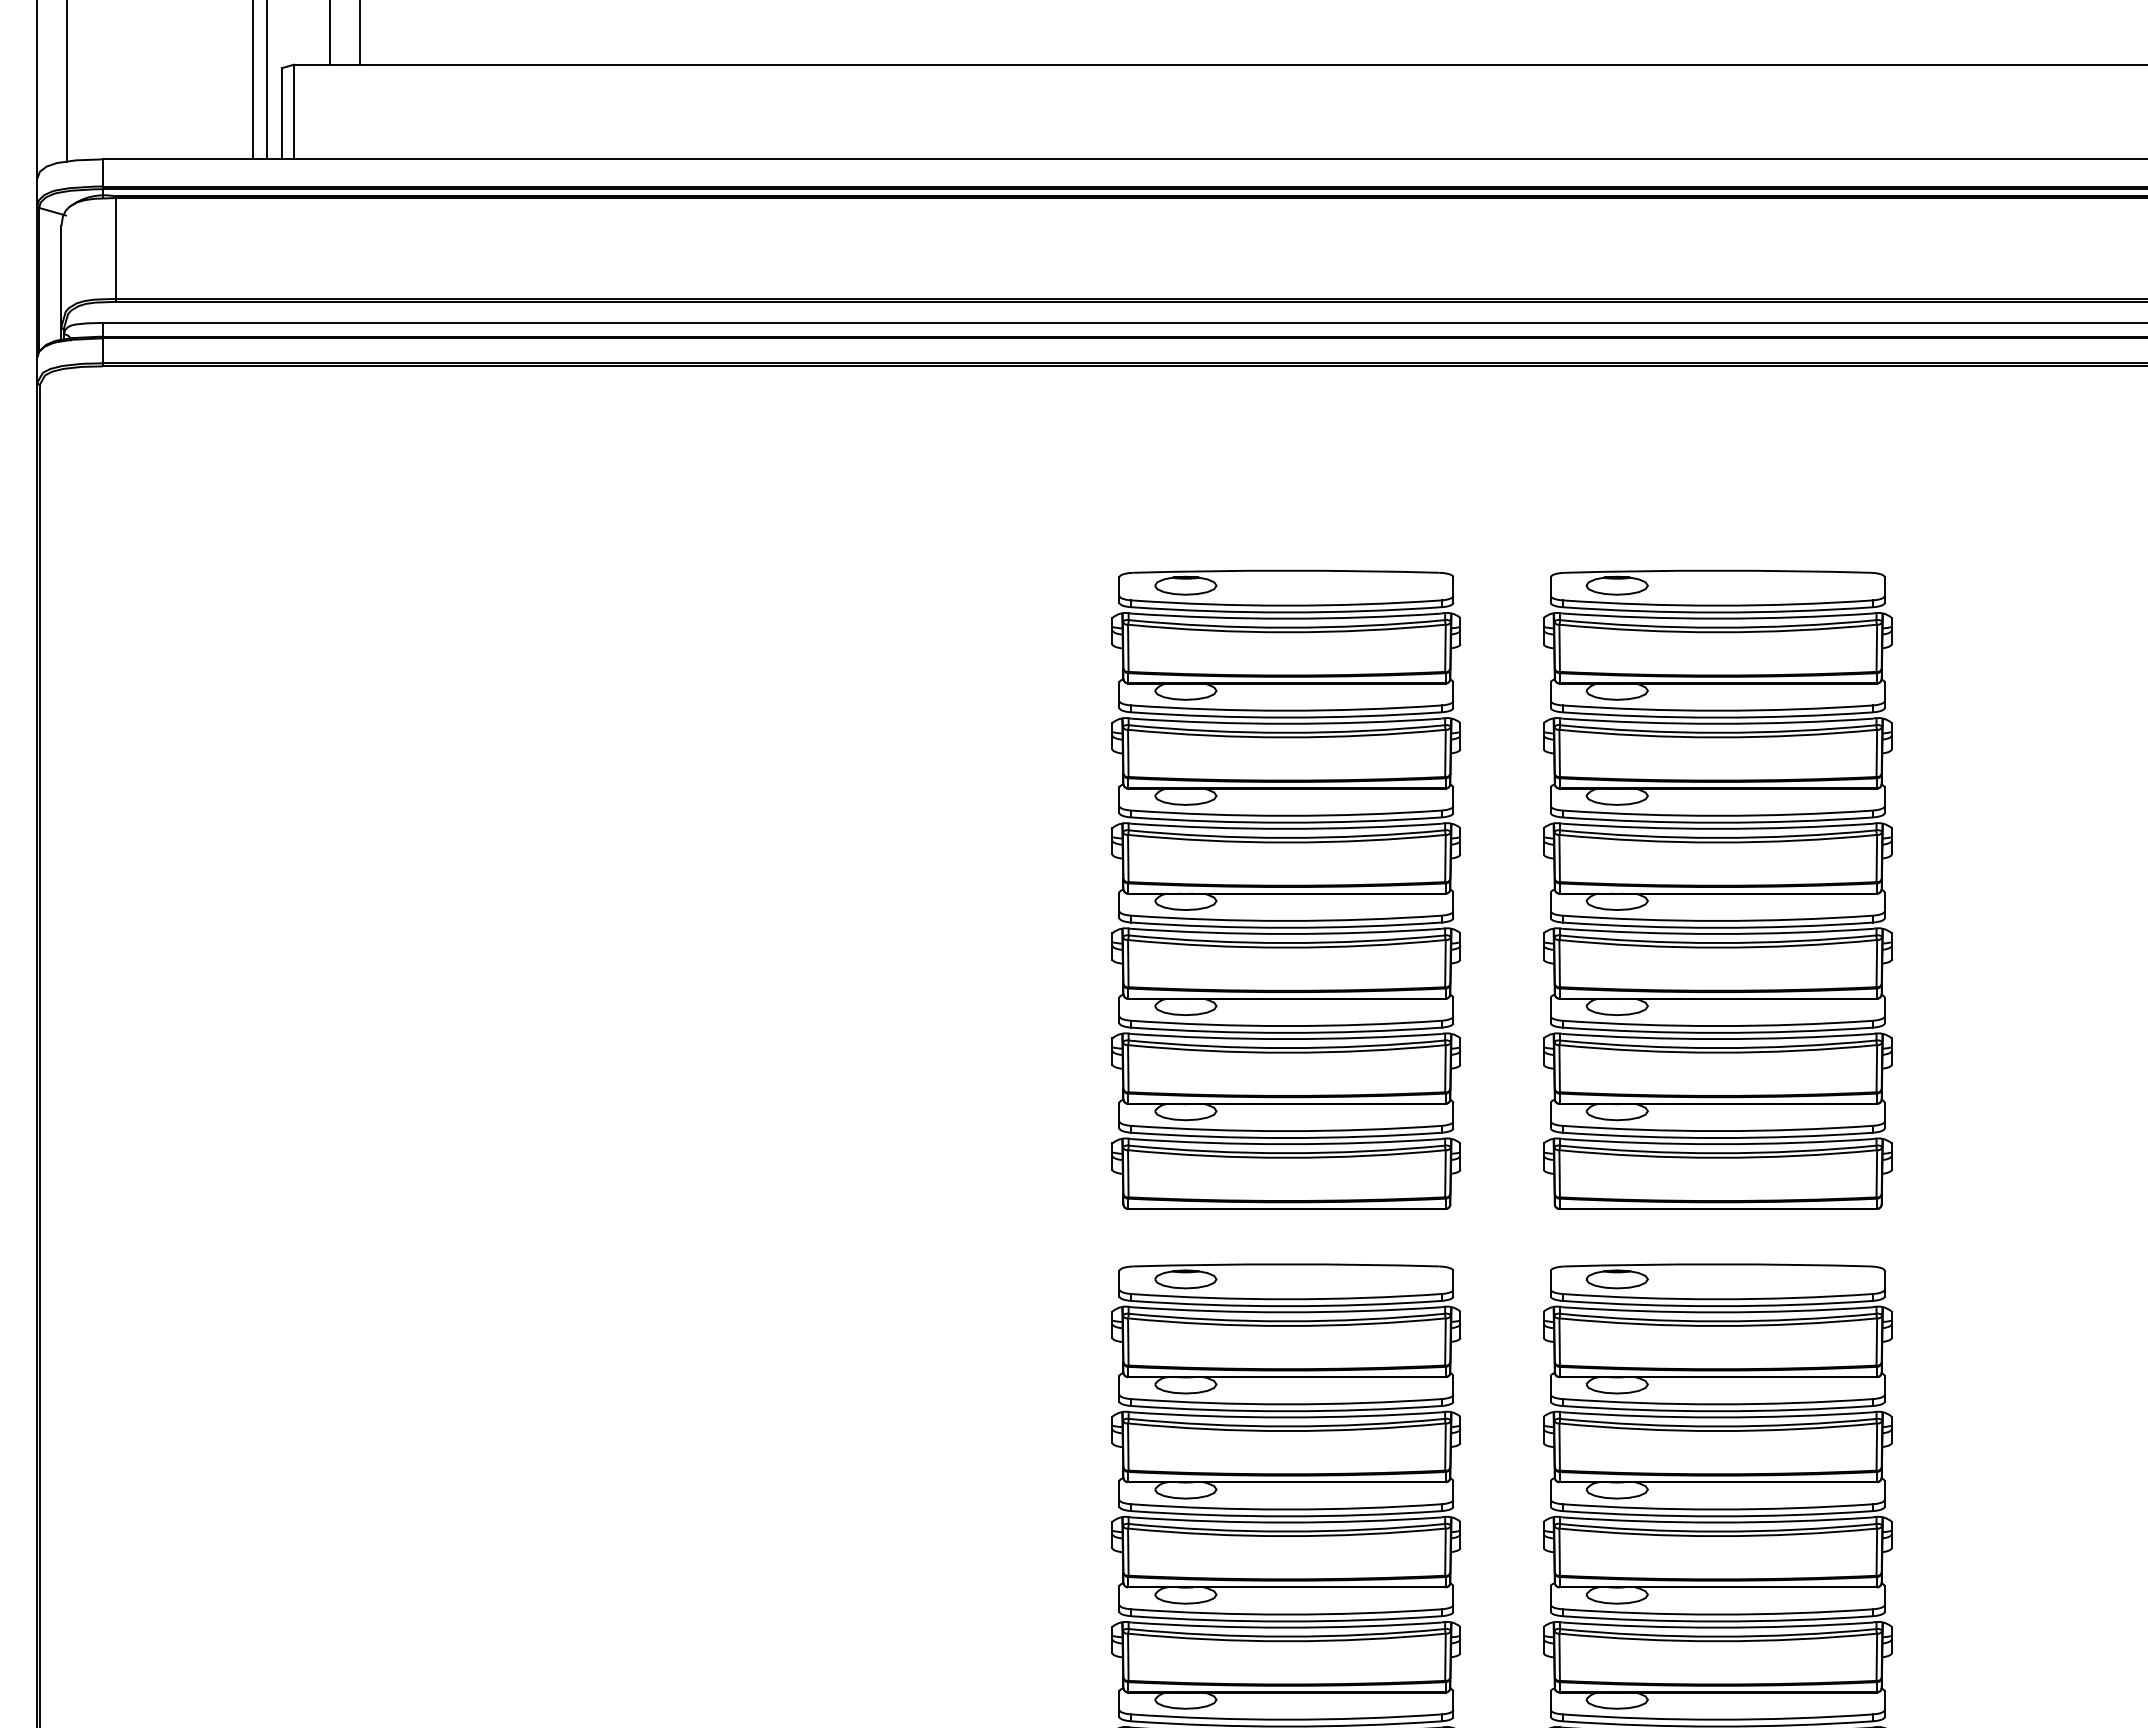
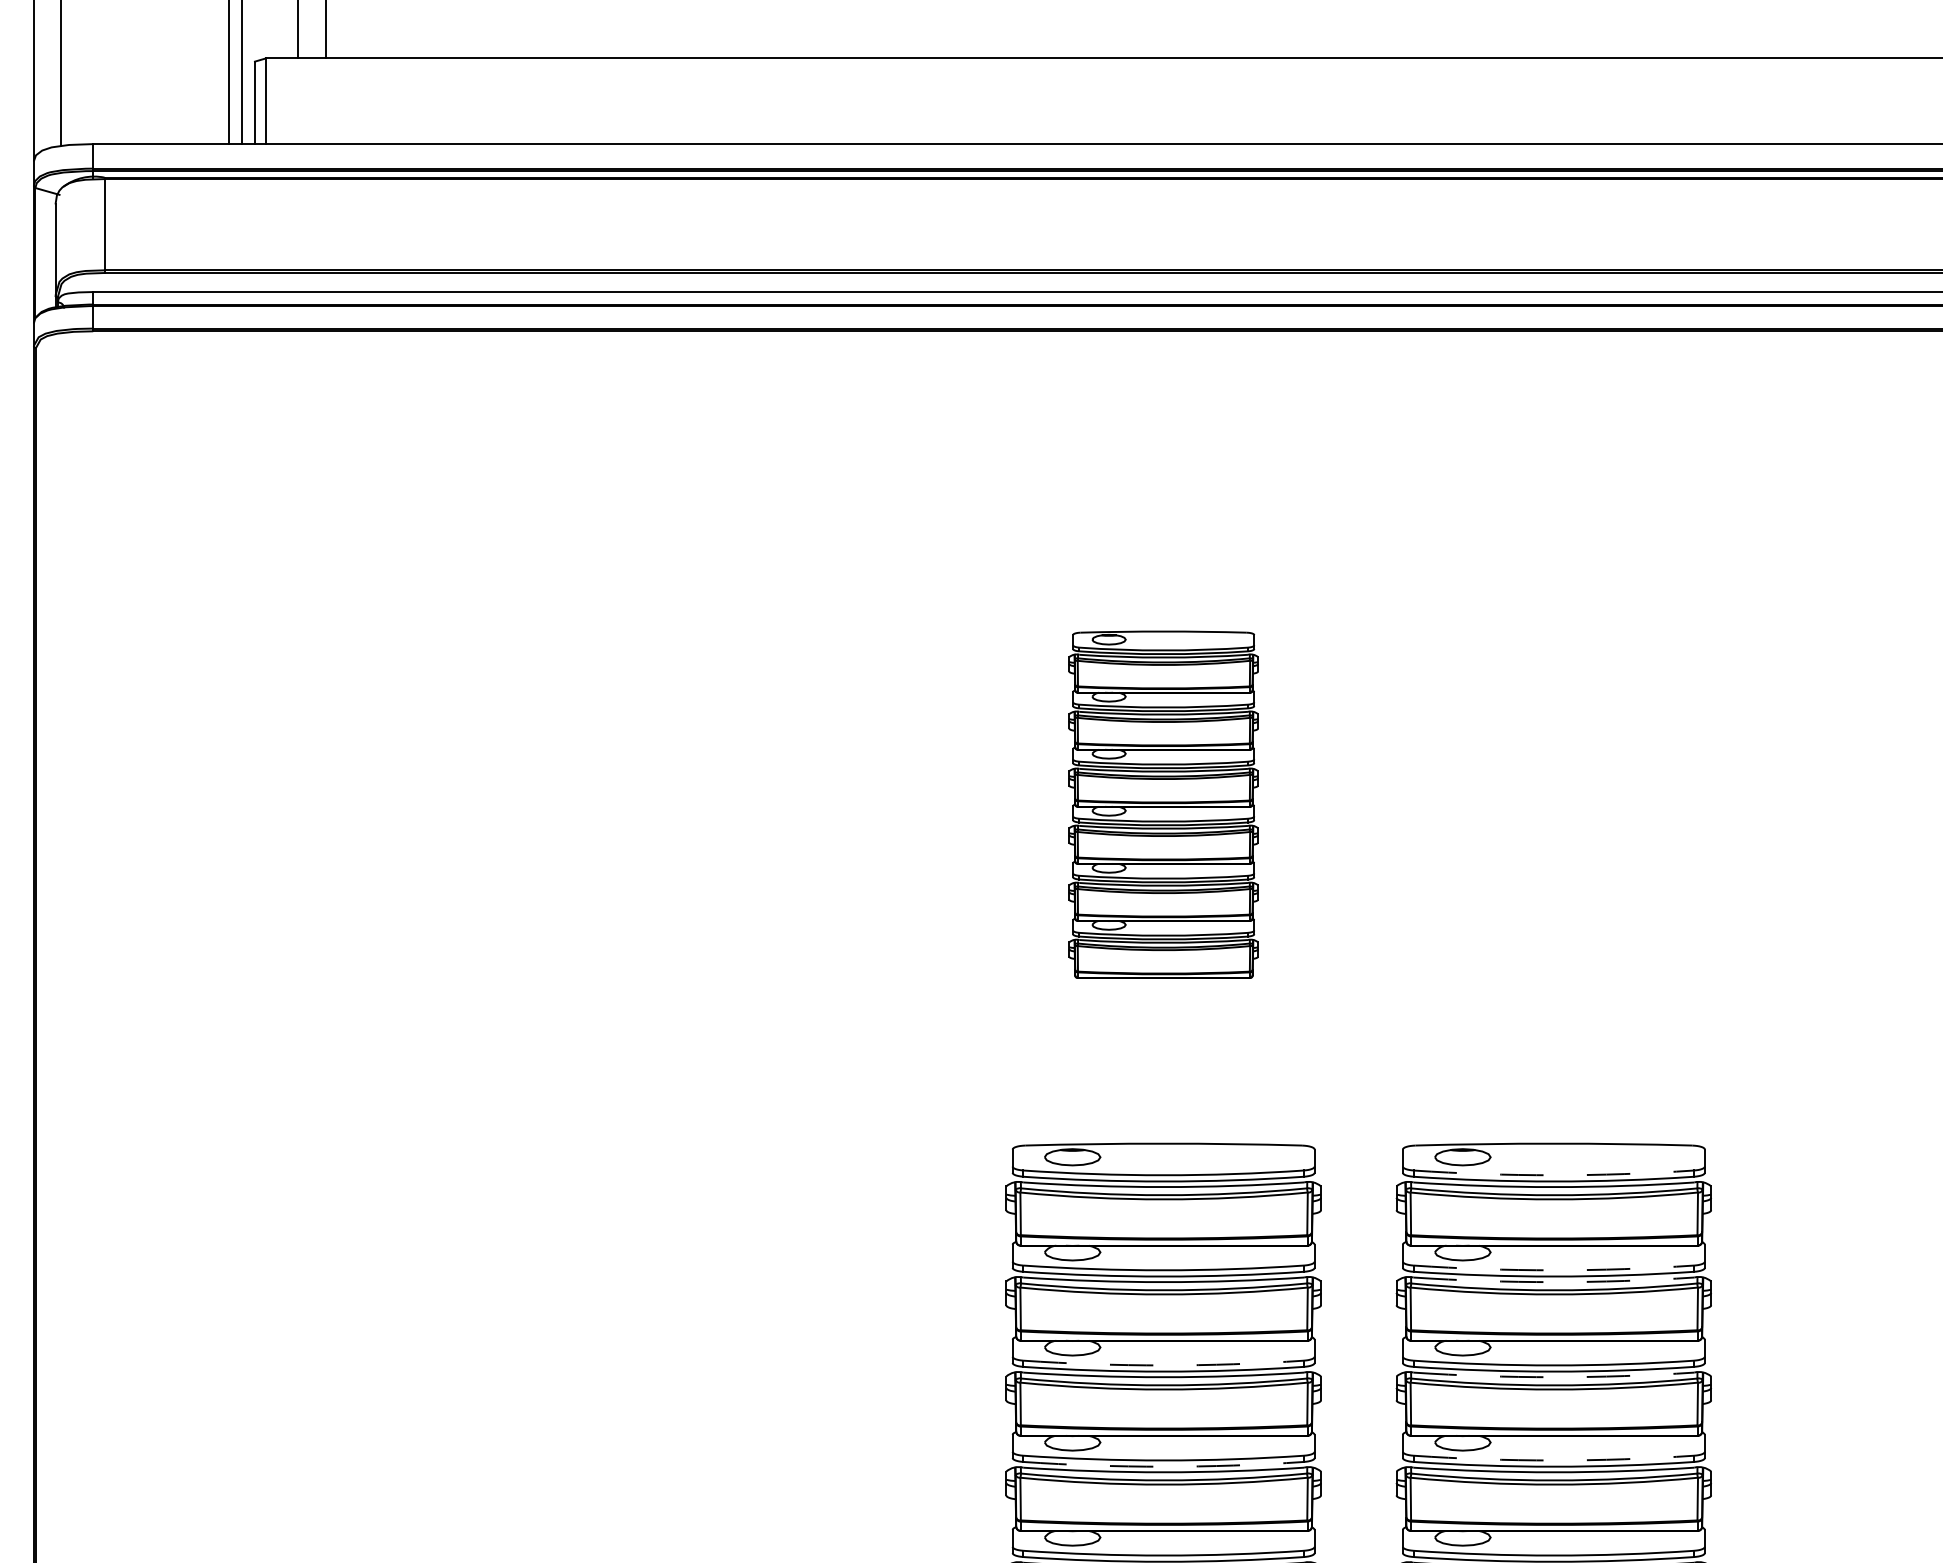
part: (1286, 889) -> (1163, 804), size x0.6
part: (1717, 889) -> (1553, 804), removed
arc: (1717, 1299) -> (1553, 1175), solid -> dashed
arc: (1717, 1404) -> (1553, 1270), solid -> dashed
arc: (1717, 1417) -> (1553, 1282), solid -> dashed
arc: (1286, 1509) -> (1163, 1365), solid -> dashed
arc: (1717, 1522) -> (1553, 1377), solid -> dashed
arc: (1717, 1614) -> (1553, 1460), solid -> dashed
arc: (1286, 1621) -> (1163, 1466), solid -> dashed

